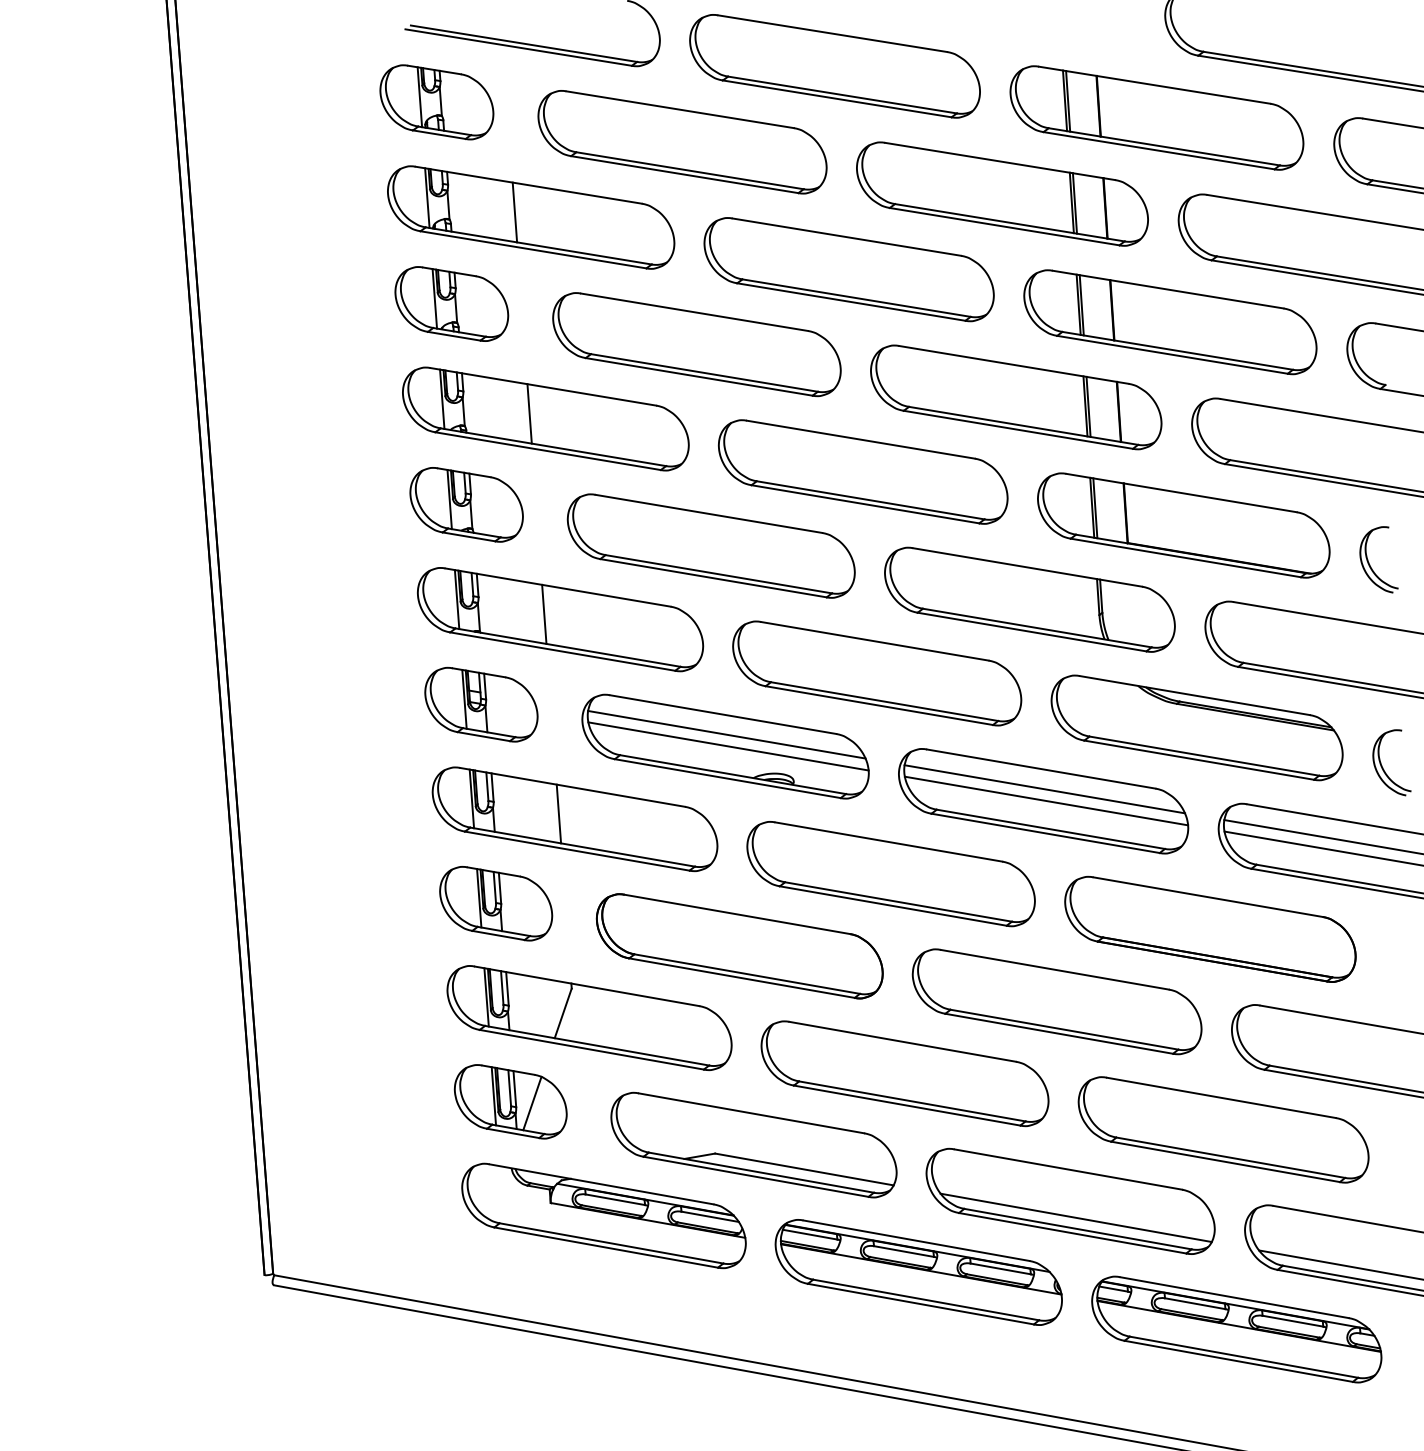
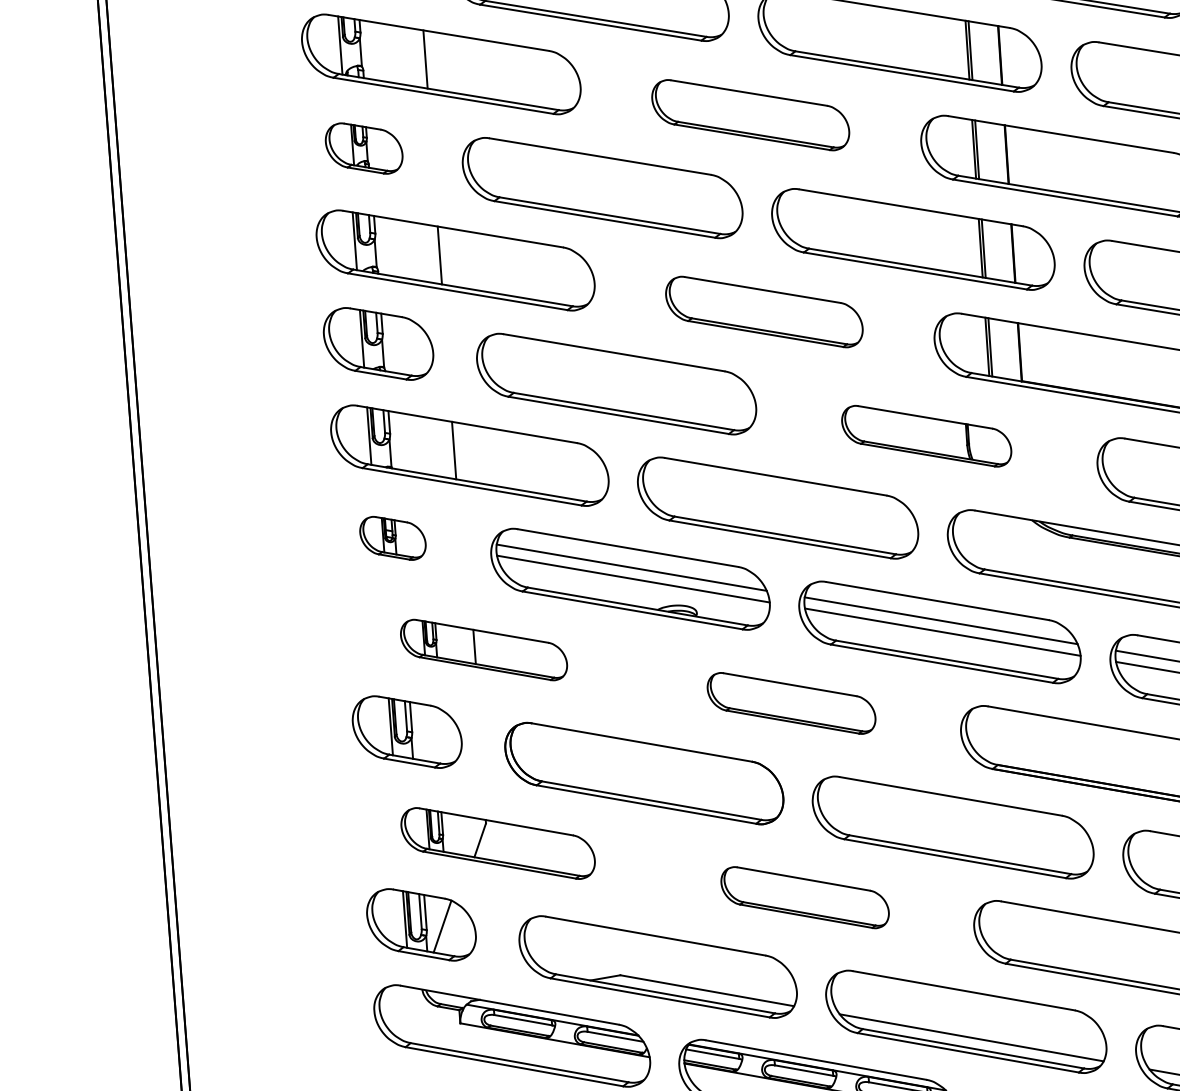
part: (848, 269) -> (750, 114), size x0.7
part: (451, 303) -> (363, 148), size x0.7
part: (862, 471) -> (763, 311), size x0.7
part: (1029, 599) -> (926, 436), size x0.6
part: (481, 704) -> (393, 538), size x0.6
part: (574, 819) -> (483, 650), size x0.6
part: (890, 874) -> (791, 703), size x0.6
part: (589, 1018) -> (498, 843), size x0.7
part: (904, 1073) -> (804, 897), size x0.6

